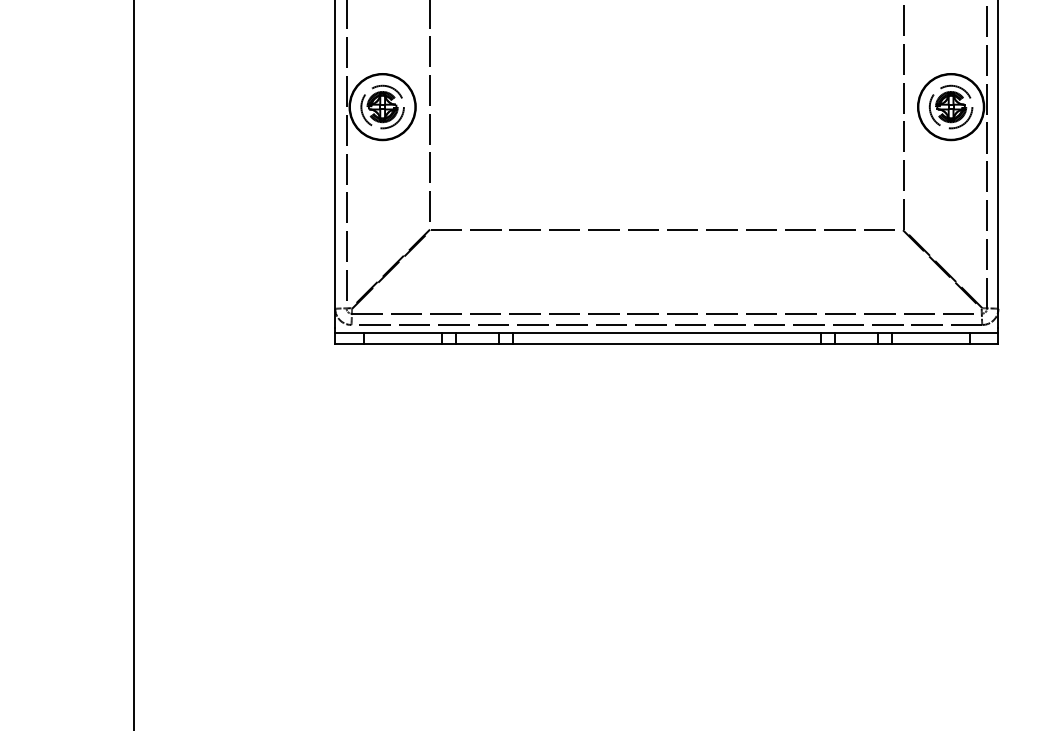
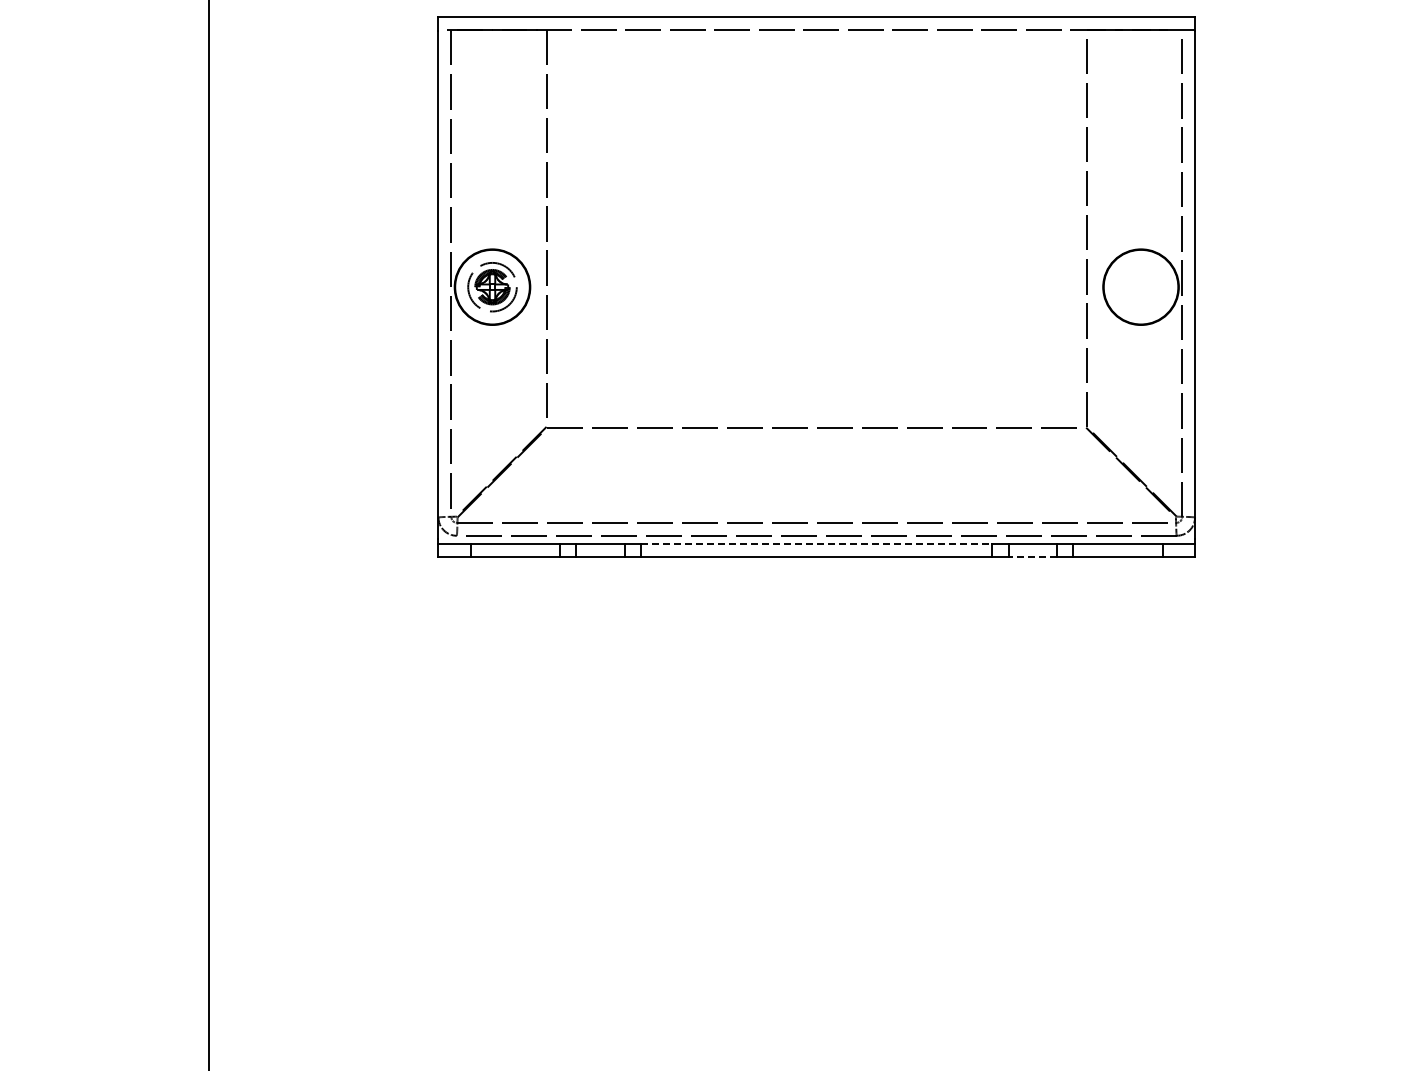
part: (950, 107) -> (1140, 287), removed
line: (666, 332) -> (816, 544), solid -> dashed
line: (855, 344) -> (1032, 557), solid -> dashed

